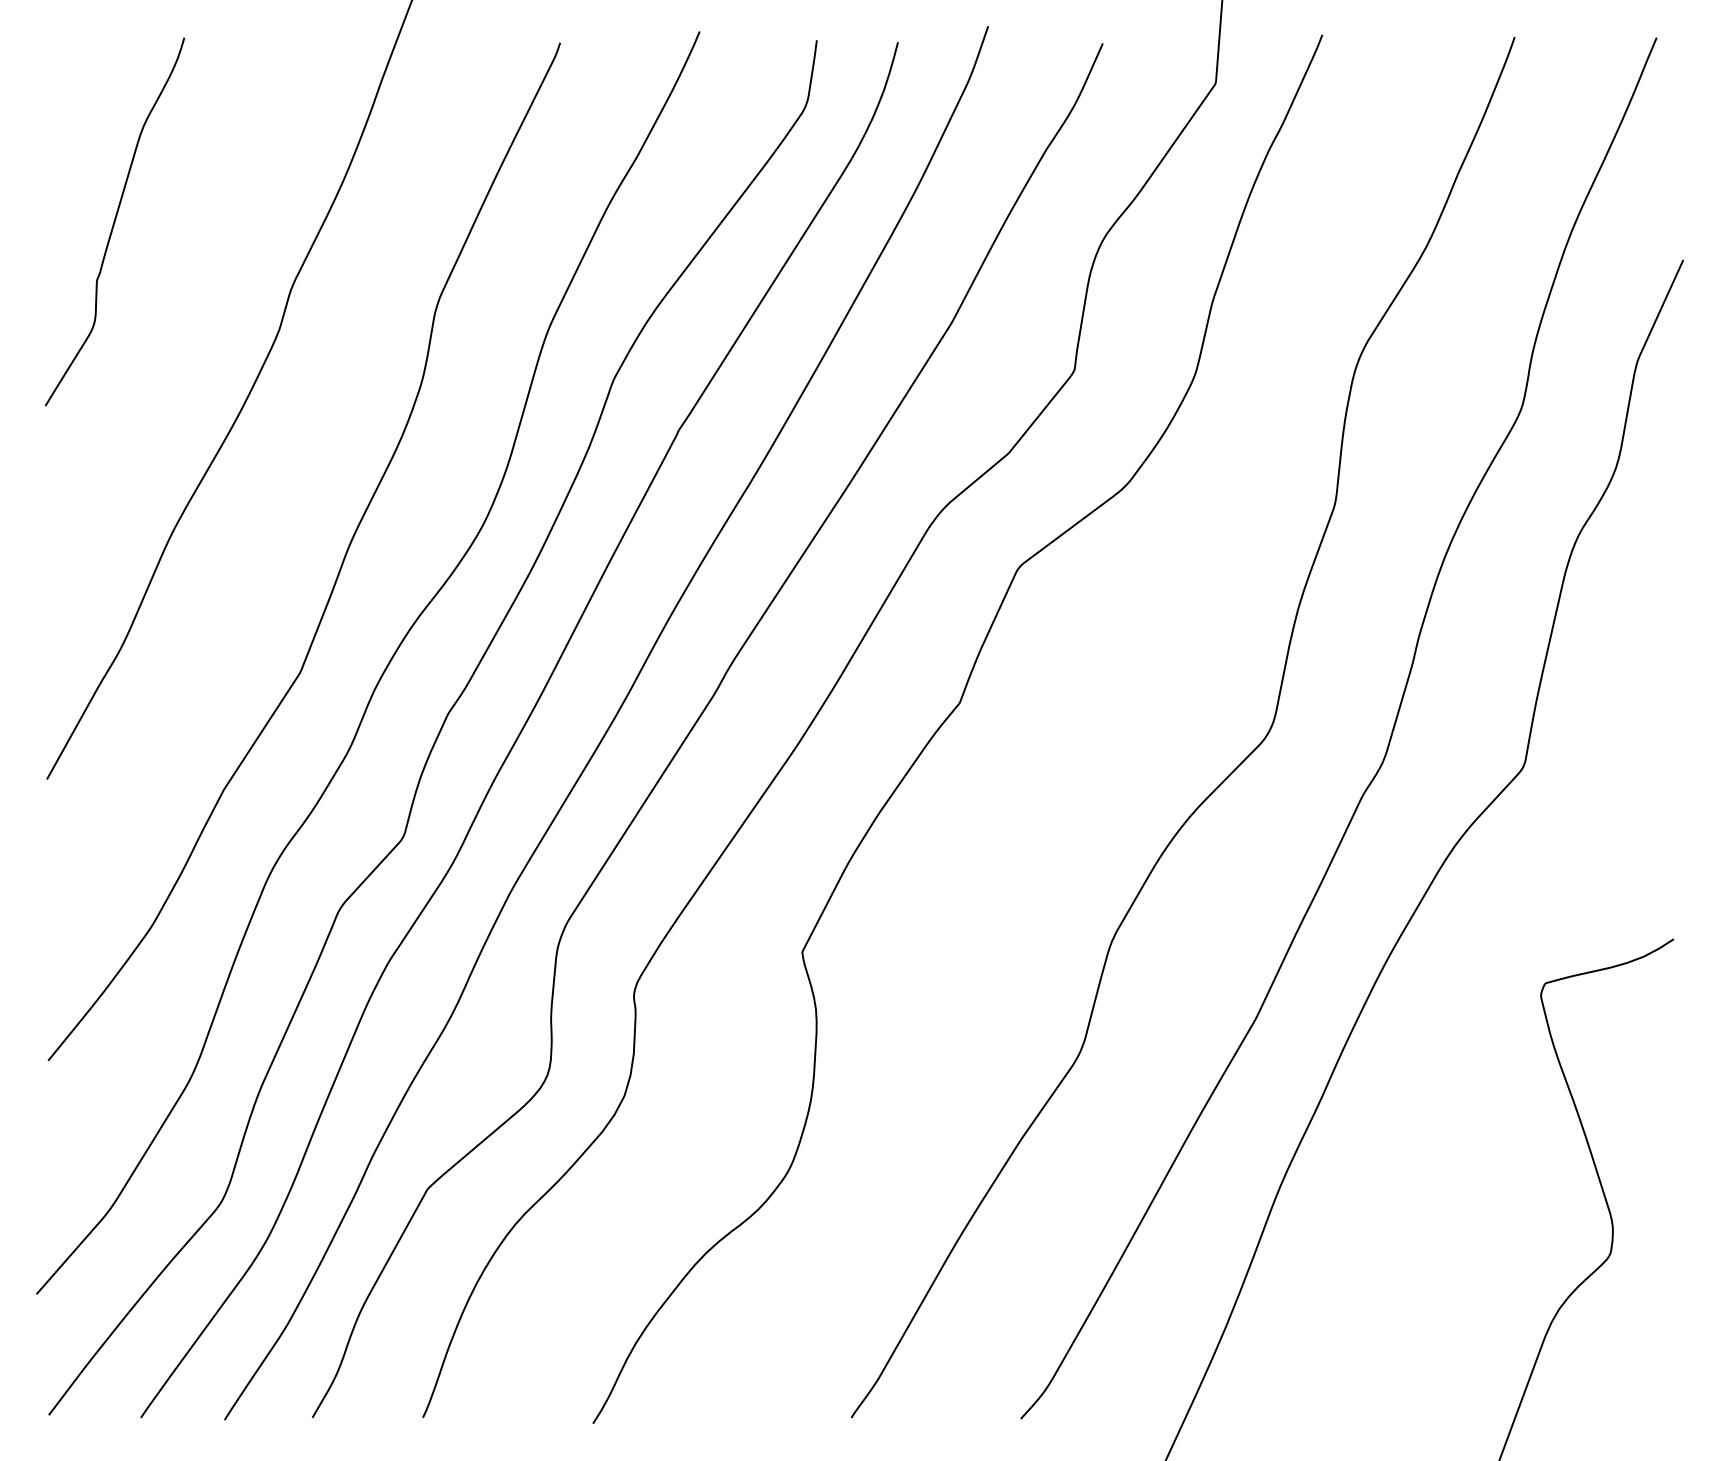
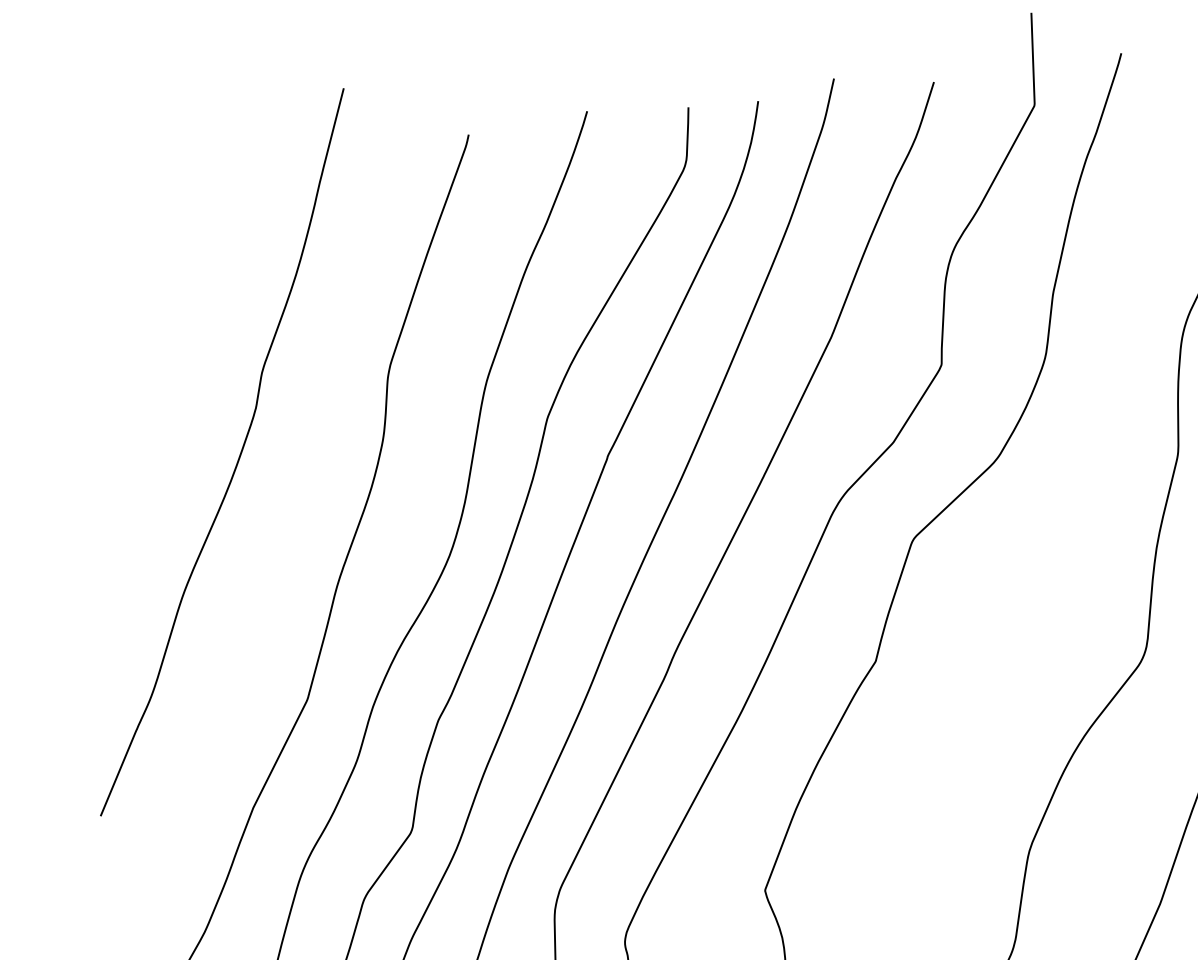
curve: (114, 221) -> (104, 331), removed

